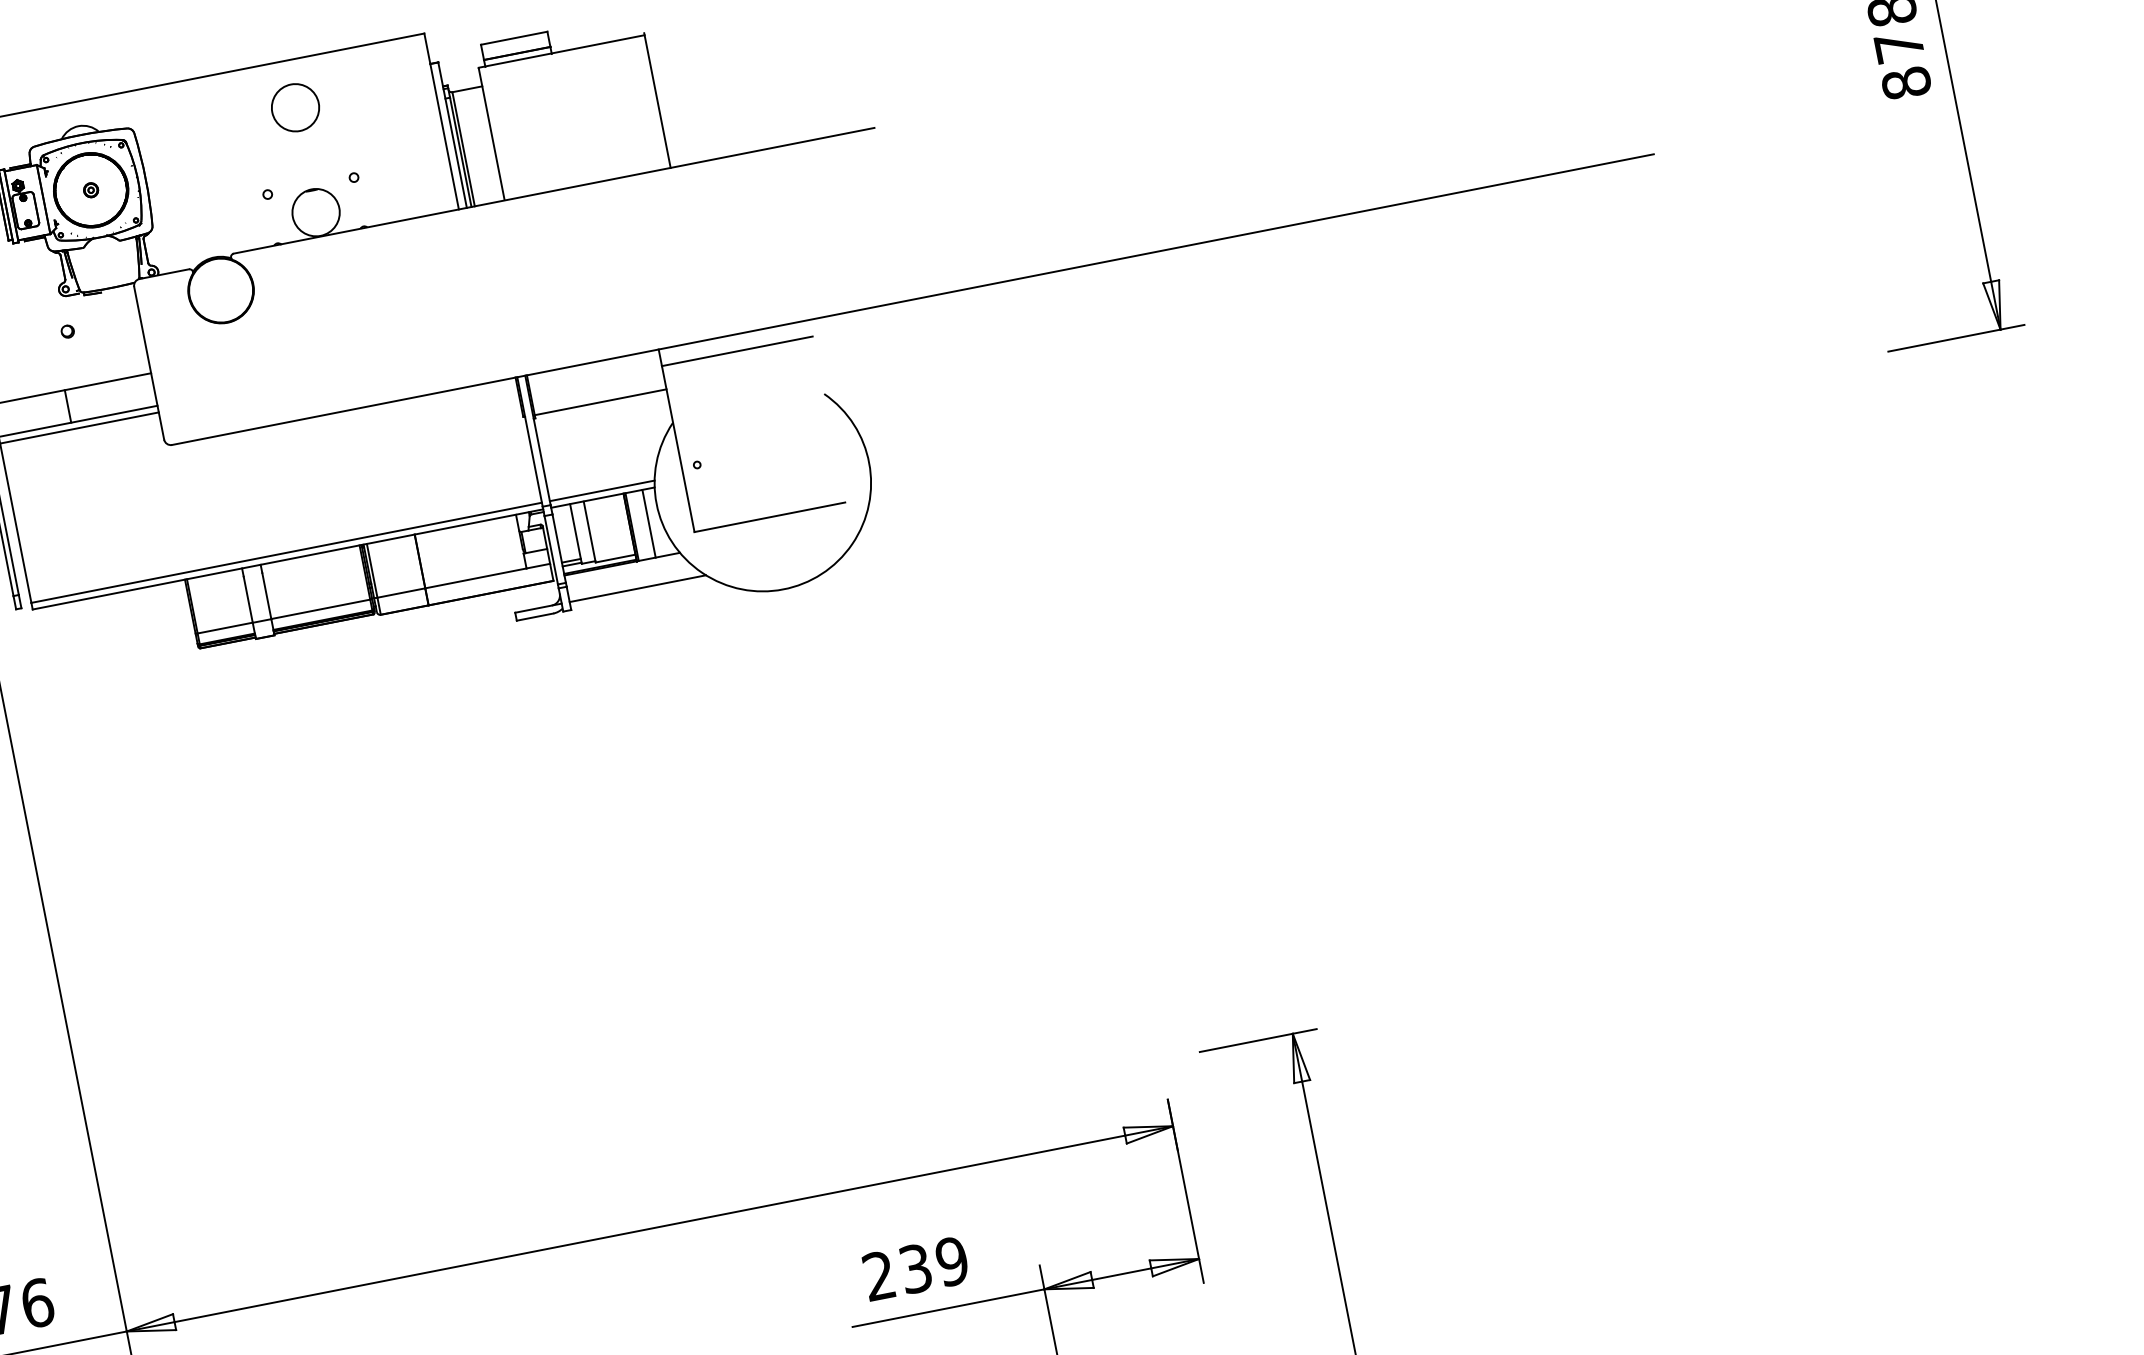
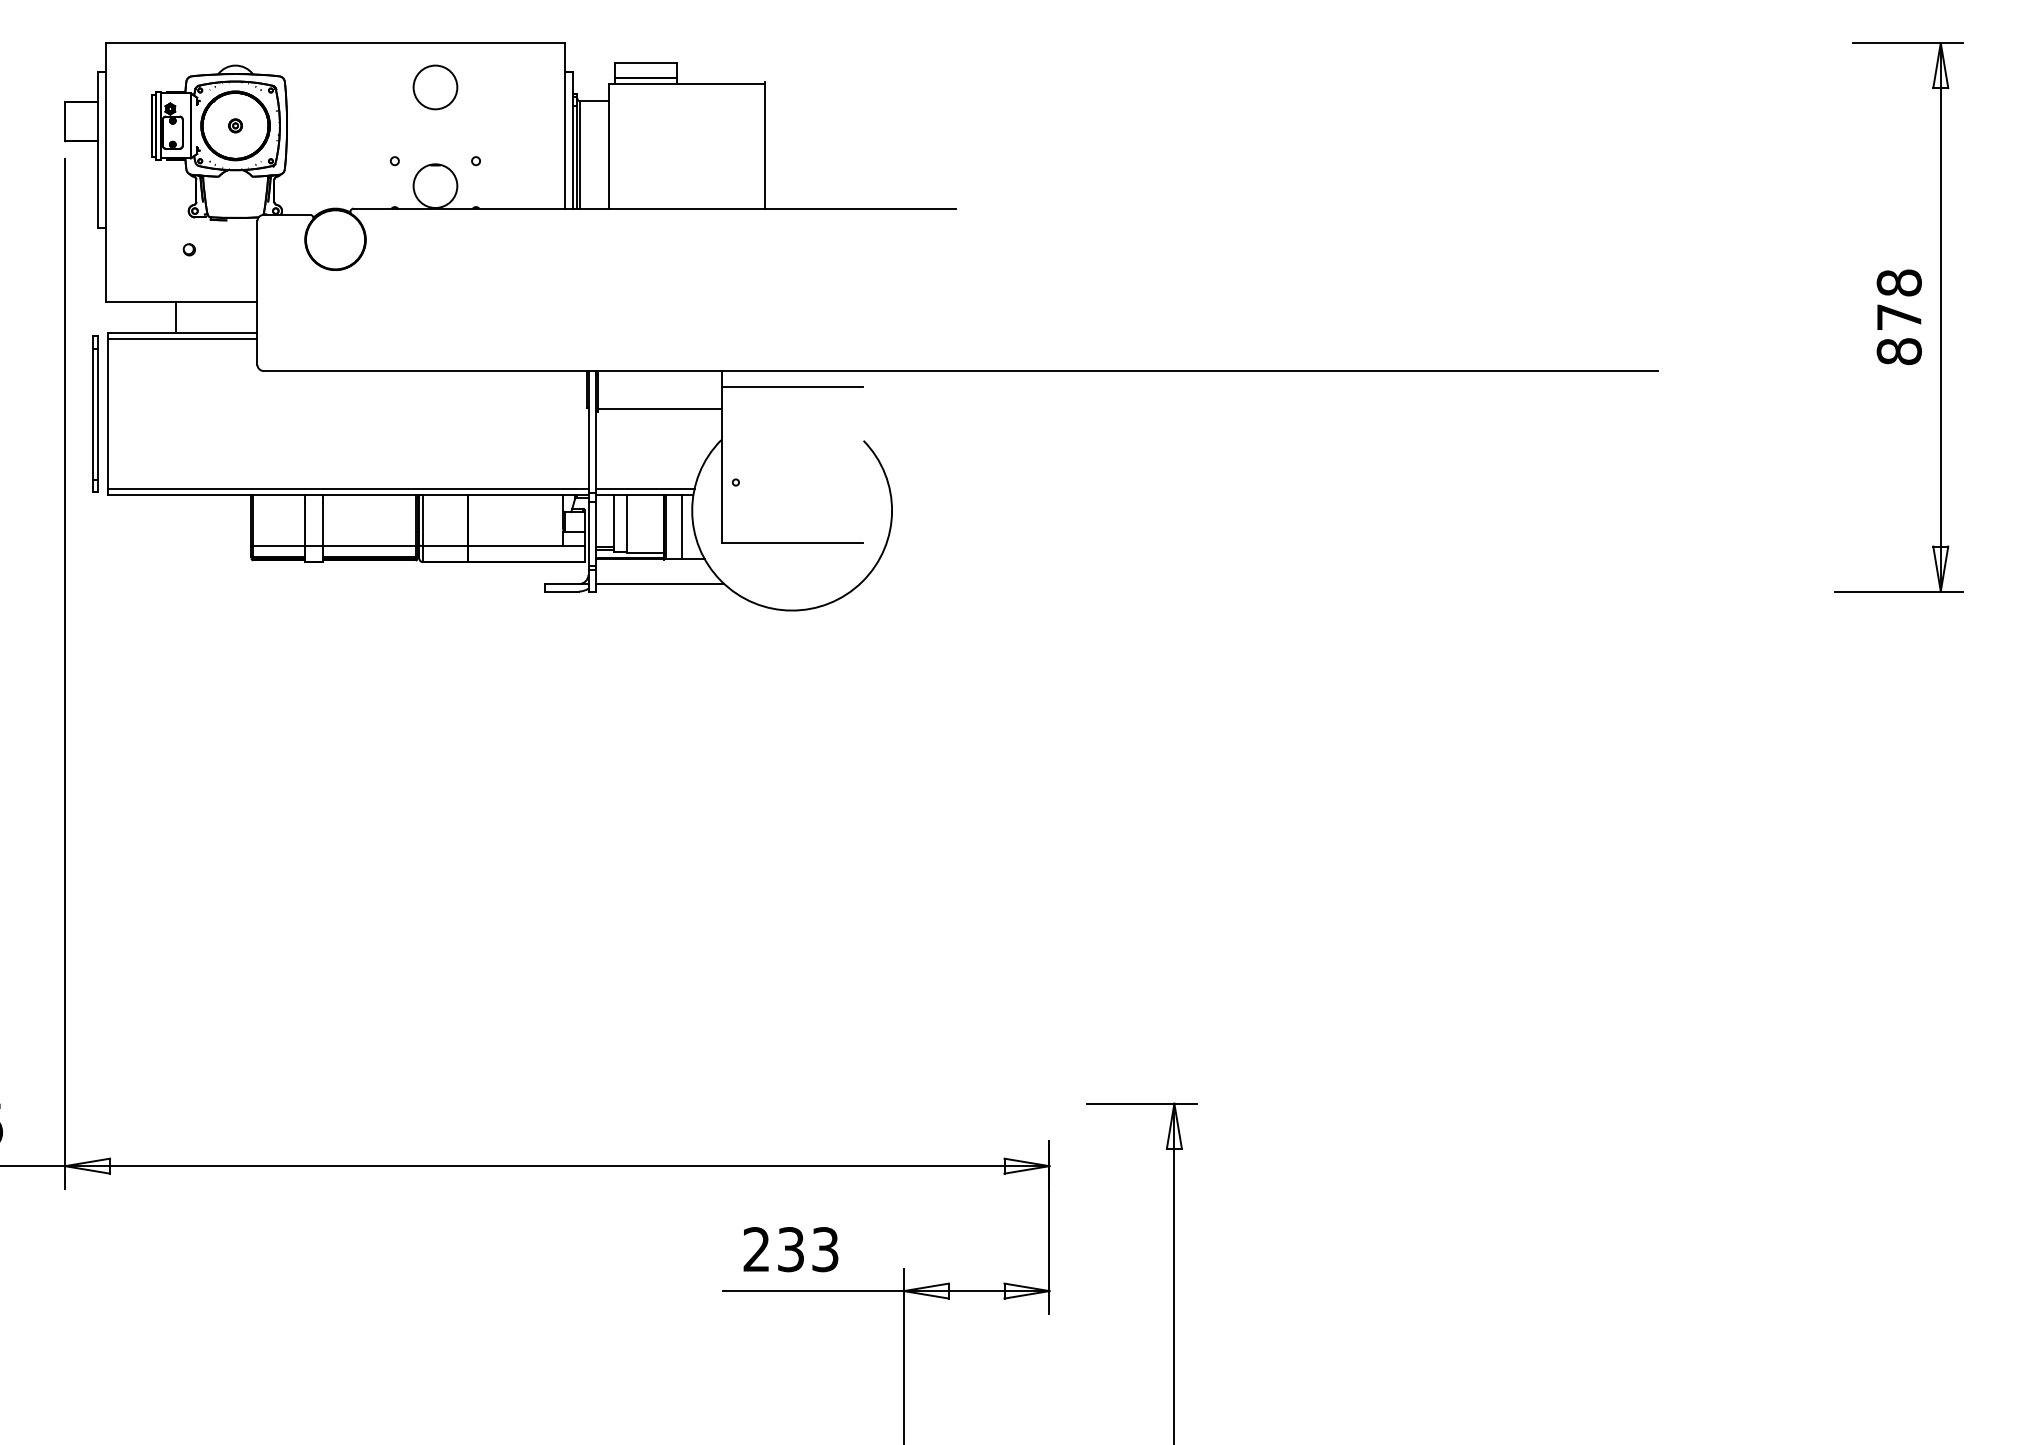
text: (951, 1261) -> (824, 1249), 239 -> 233

